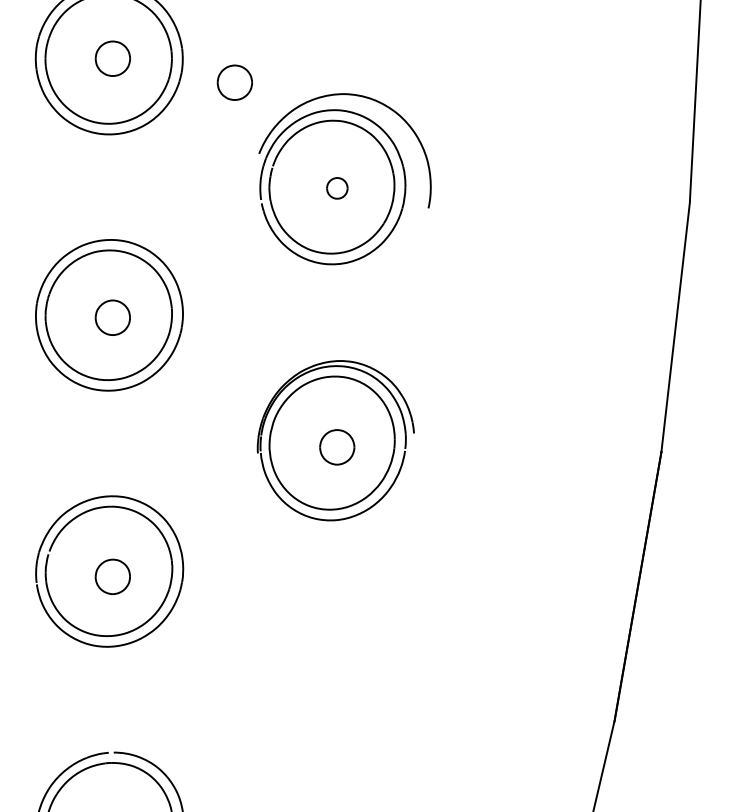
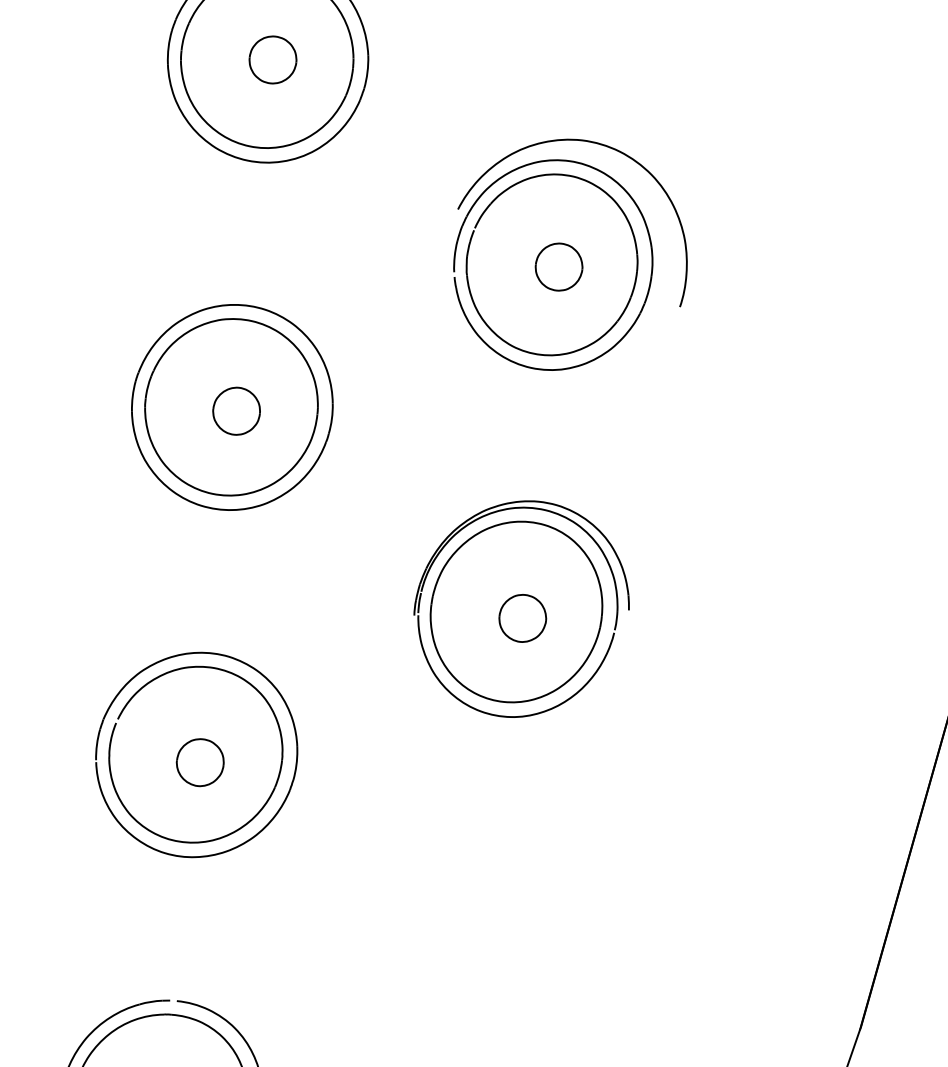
part: (234, 82) -> (434, 109), removed
part: (337, 188) -> (559, 267), size x1.67

